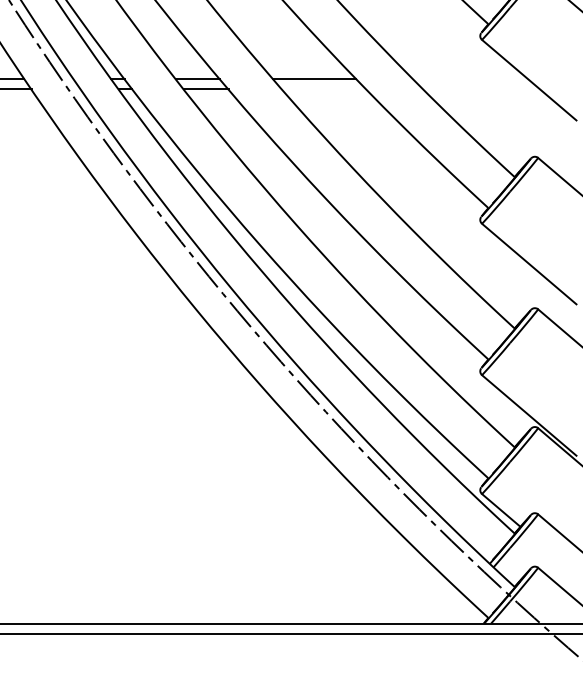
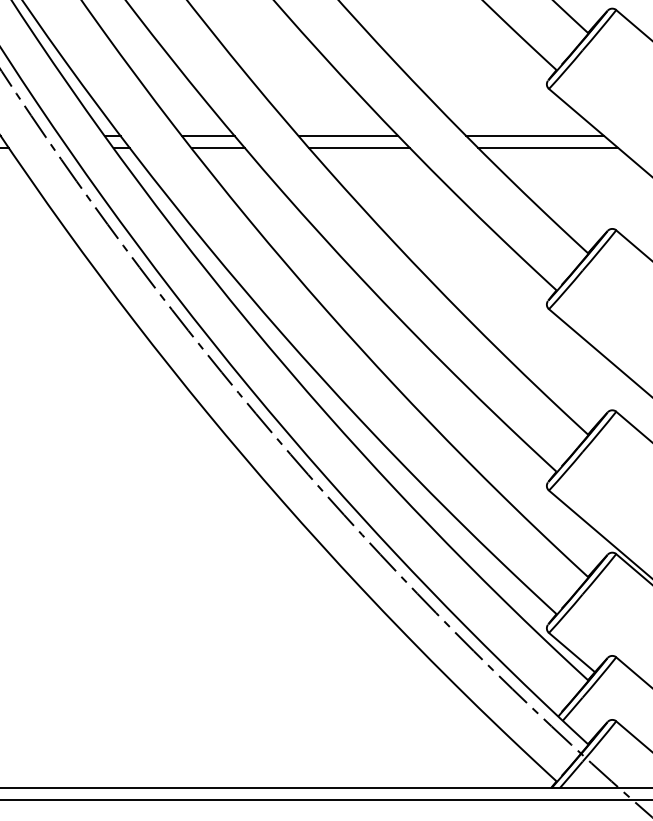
line: (470, 79) -> (535, 136), added
line: (324, 89) -> (360, 148), added
line: (481, 89) -> (548, 148), added

